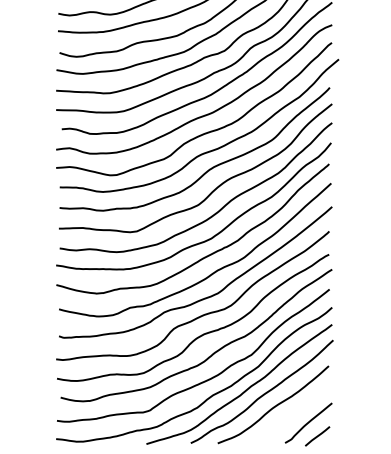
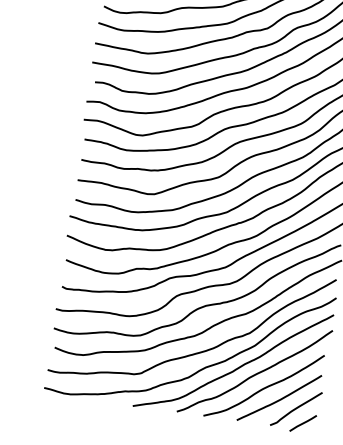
curve: (290, 415) -> (279, 398), added

